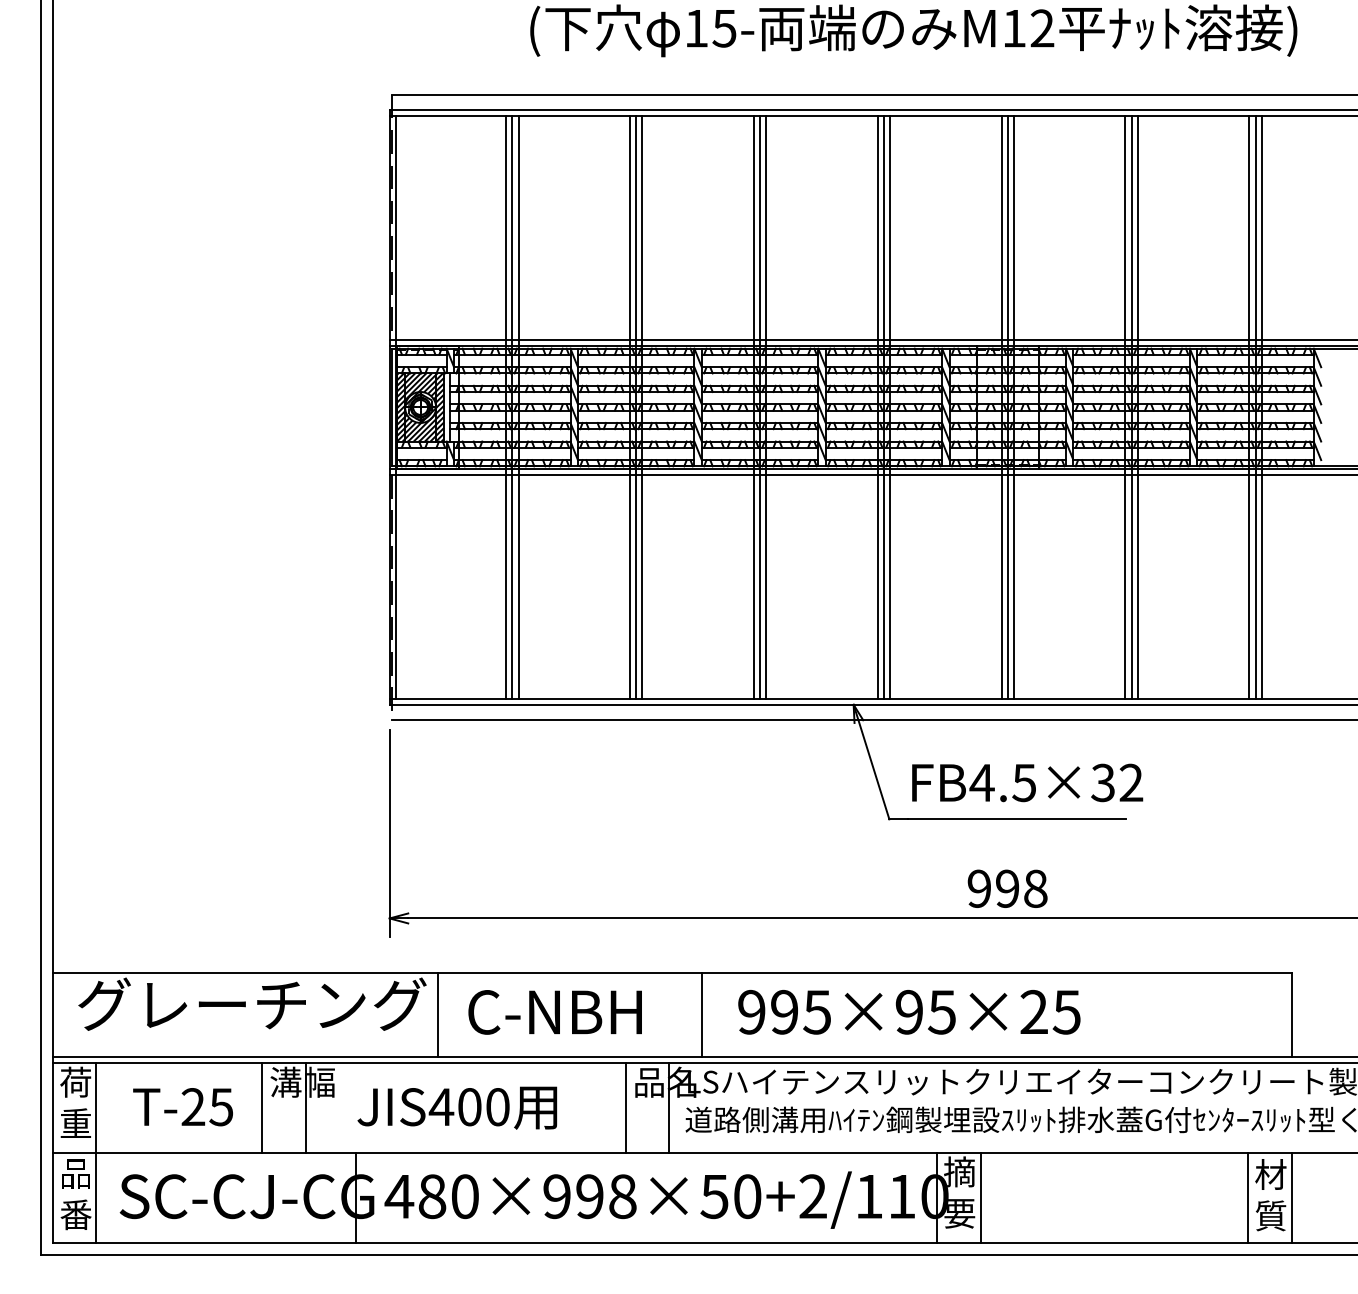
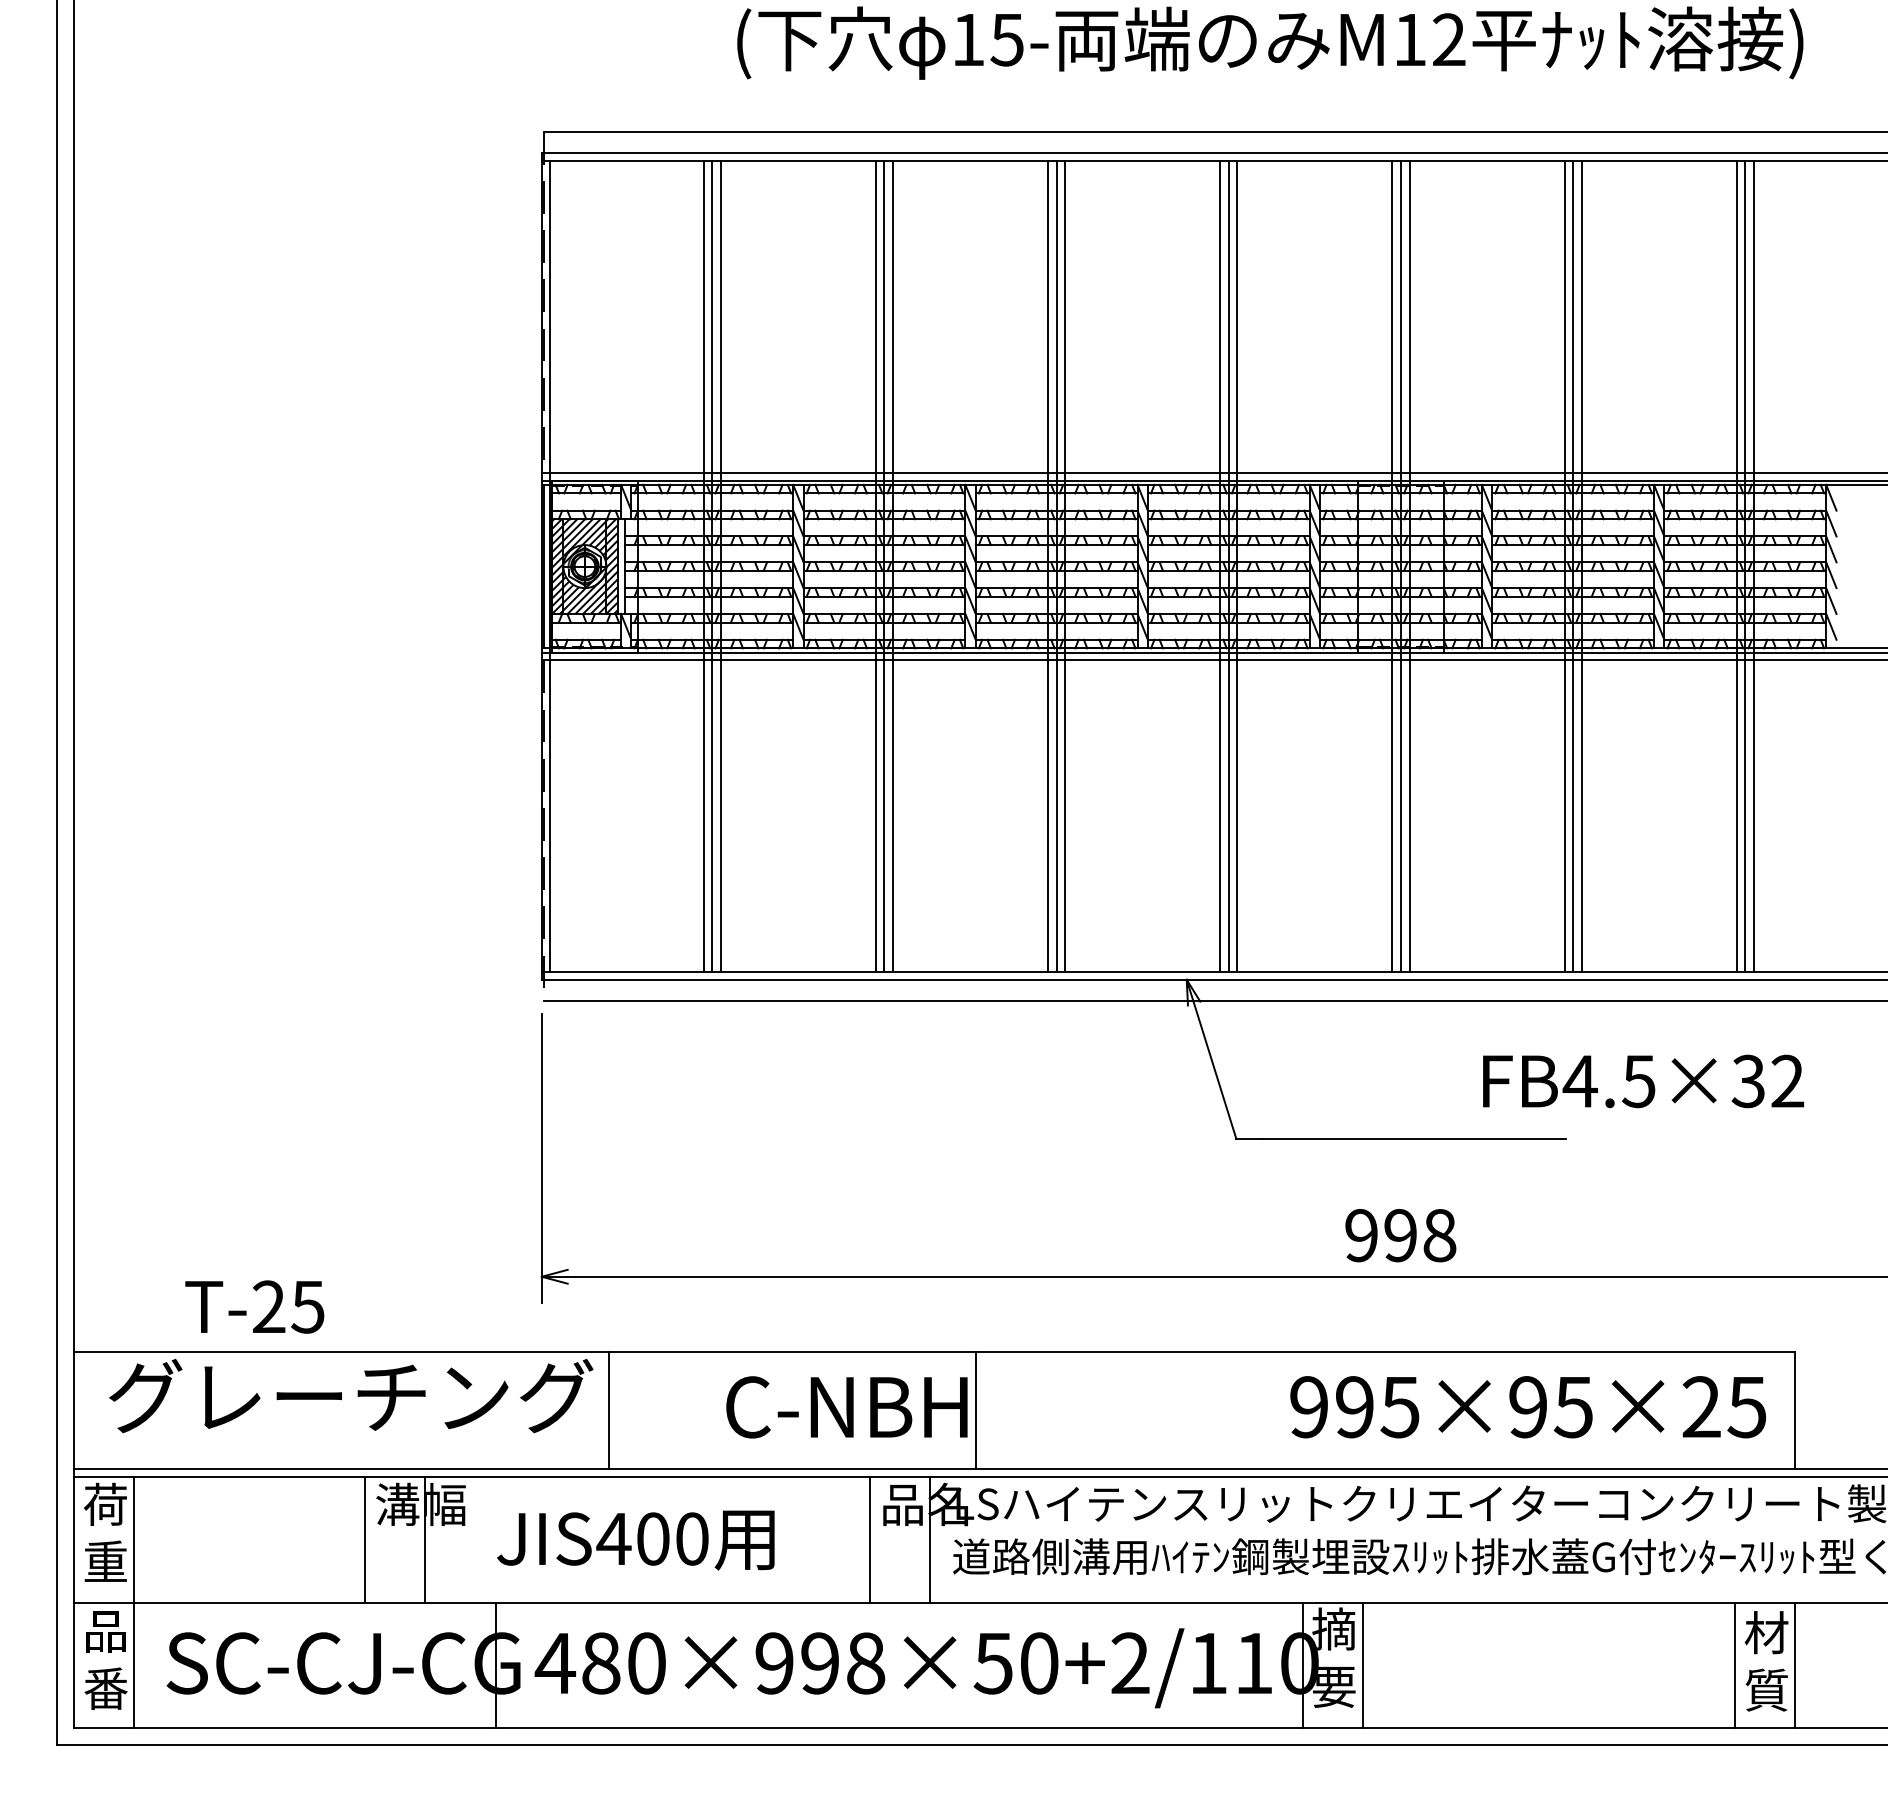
text: (1027, 782) -> (1643, 1081), moved
text: (554, 1012) -> (846, 1407), moved
text: (908, 1012) -> (1527, 1407), moved
text: (182, 1106) -> (254, 1306), moved

